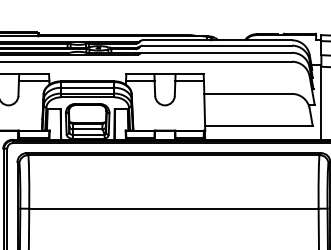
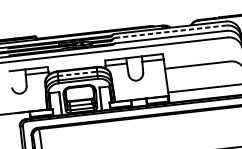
line: (217, 45) -> (170, 31), solid -> dashed
line: (88, 87) -> (78, 73), solid -> dashed

